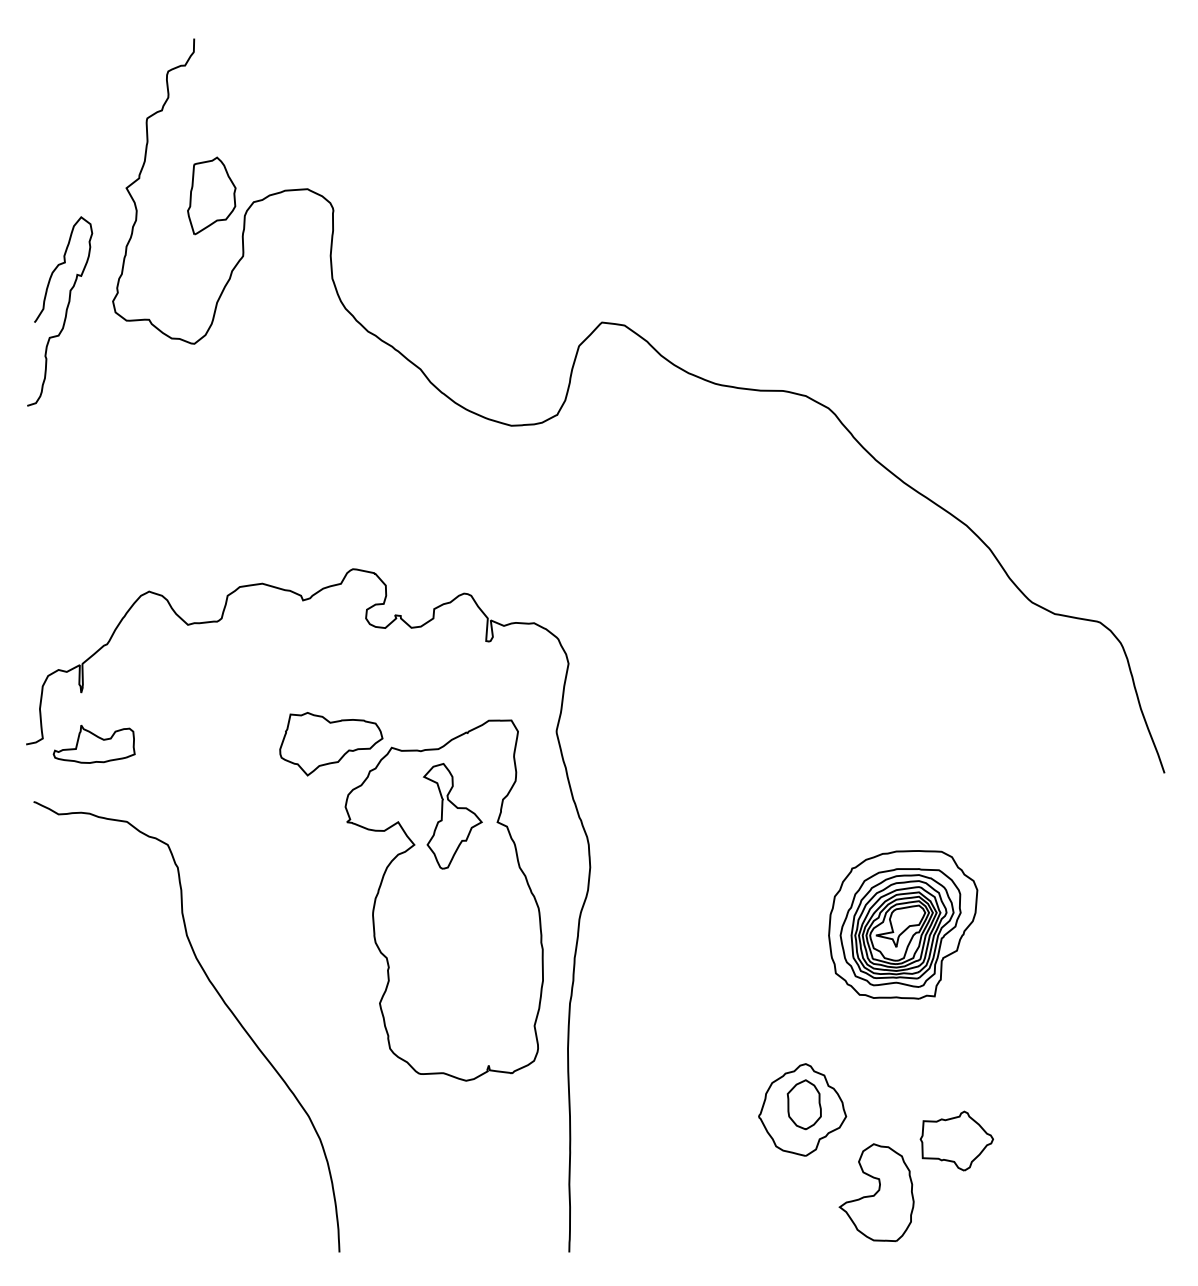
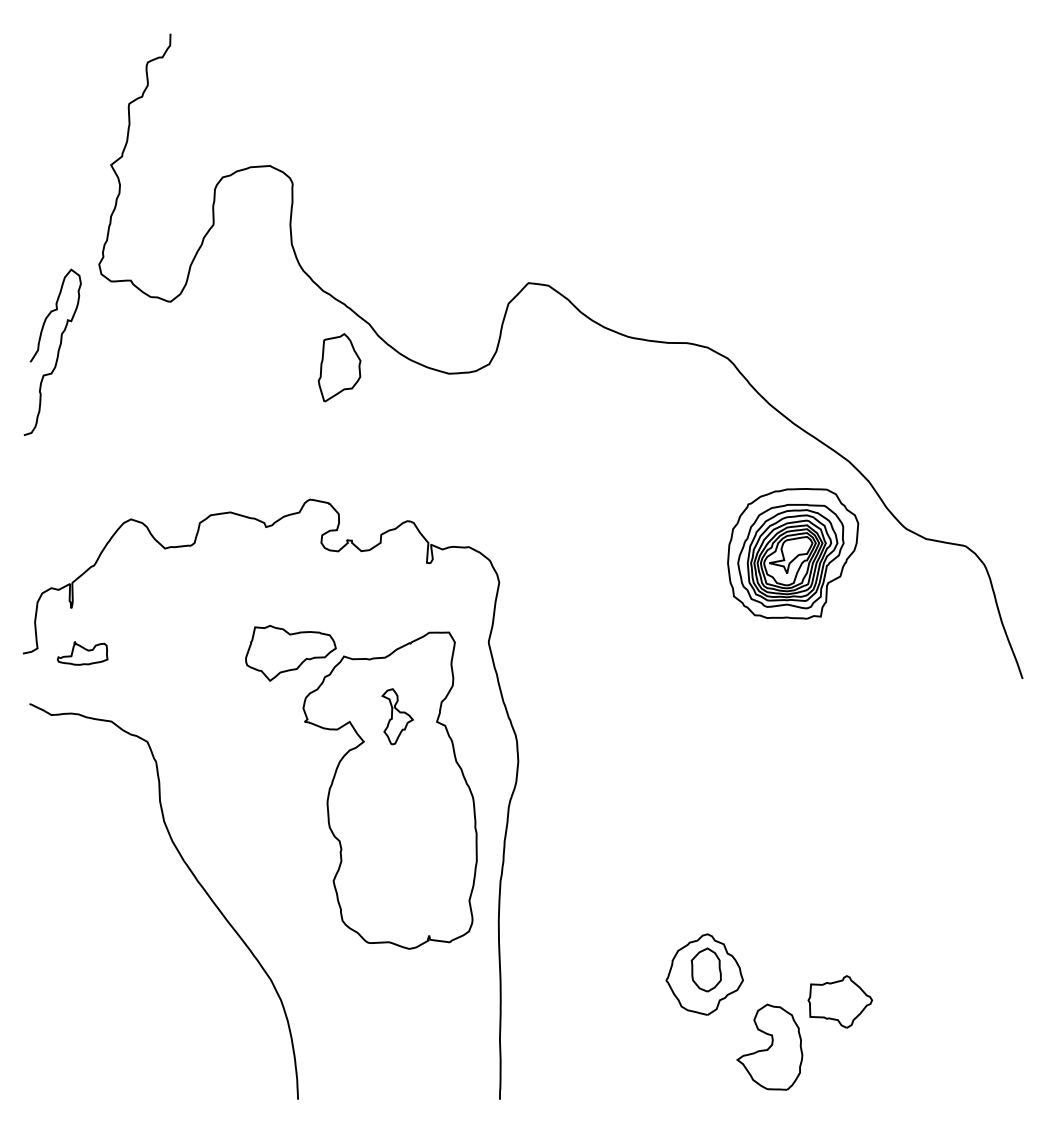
part: (211, 195) -> (339, 367), moved
curve: (65, 311) -> (57, 352), moved
part: (93, 743) -> (82, 652), size x0.7
part: (452, 816) -> (397, 716), size x0.6
part: (903, 924) -> (793, 553), moved

